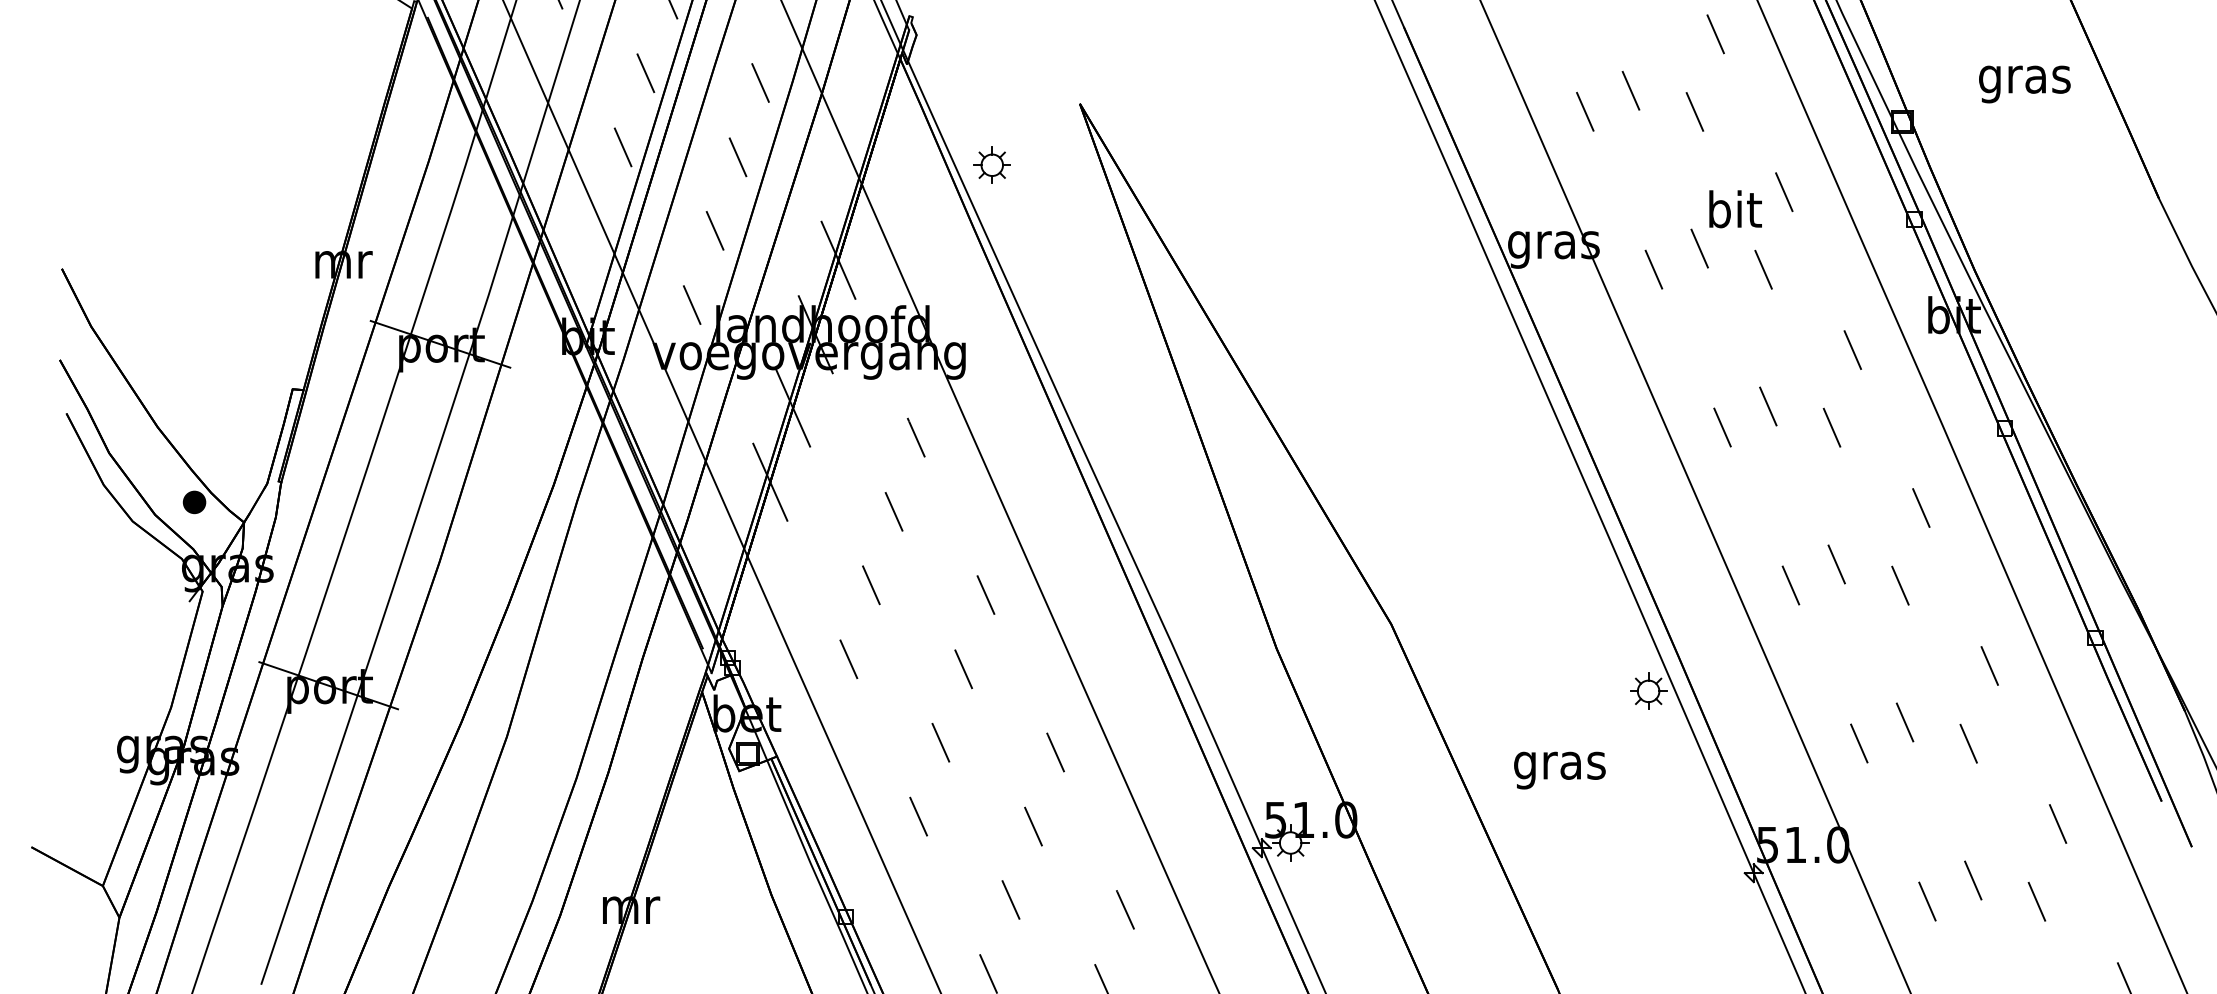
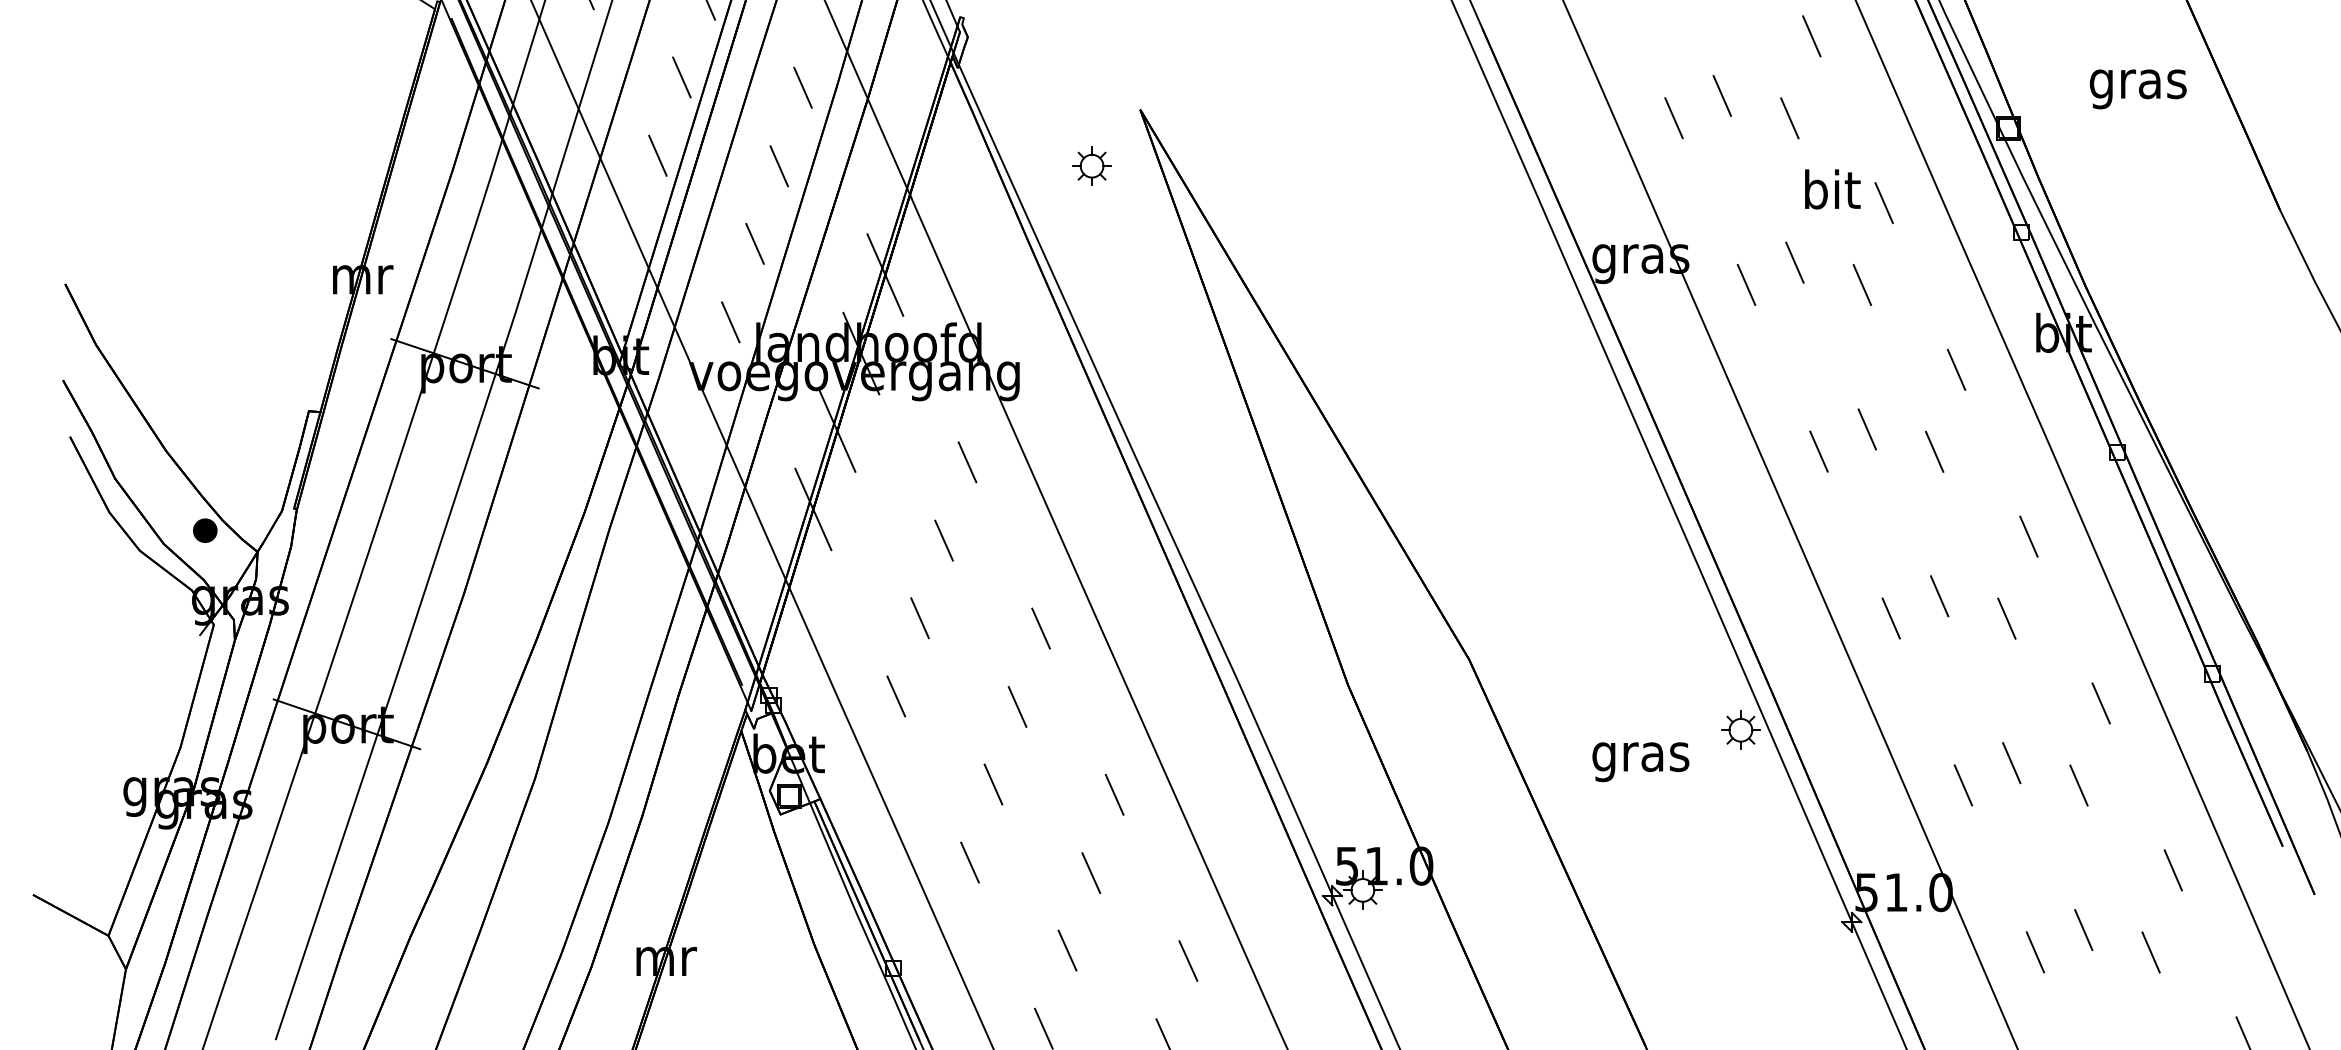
part: (991, 164) -> (1091, 165), moved
text: (1735, 209) -> (1832, 189), moved
text: (1559, 770) -> (1640, 762), moved

